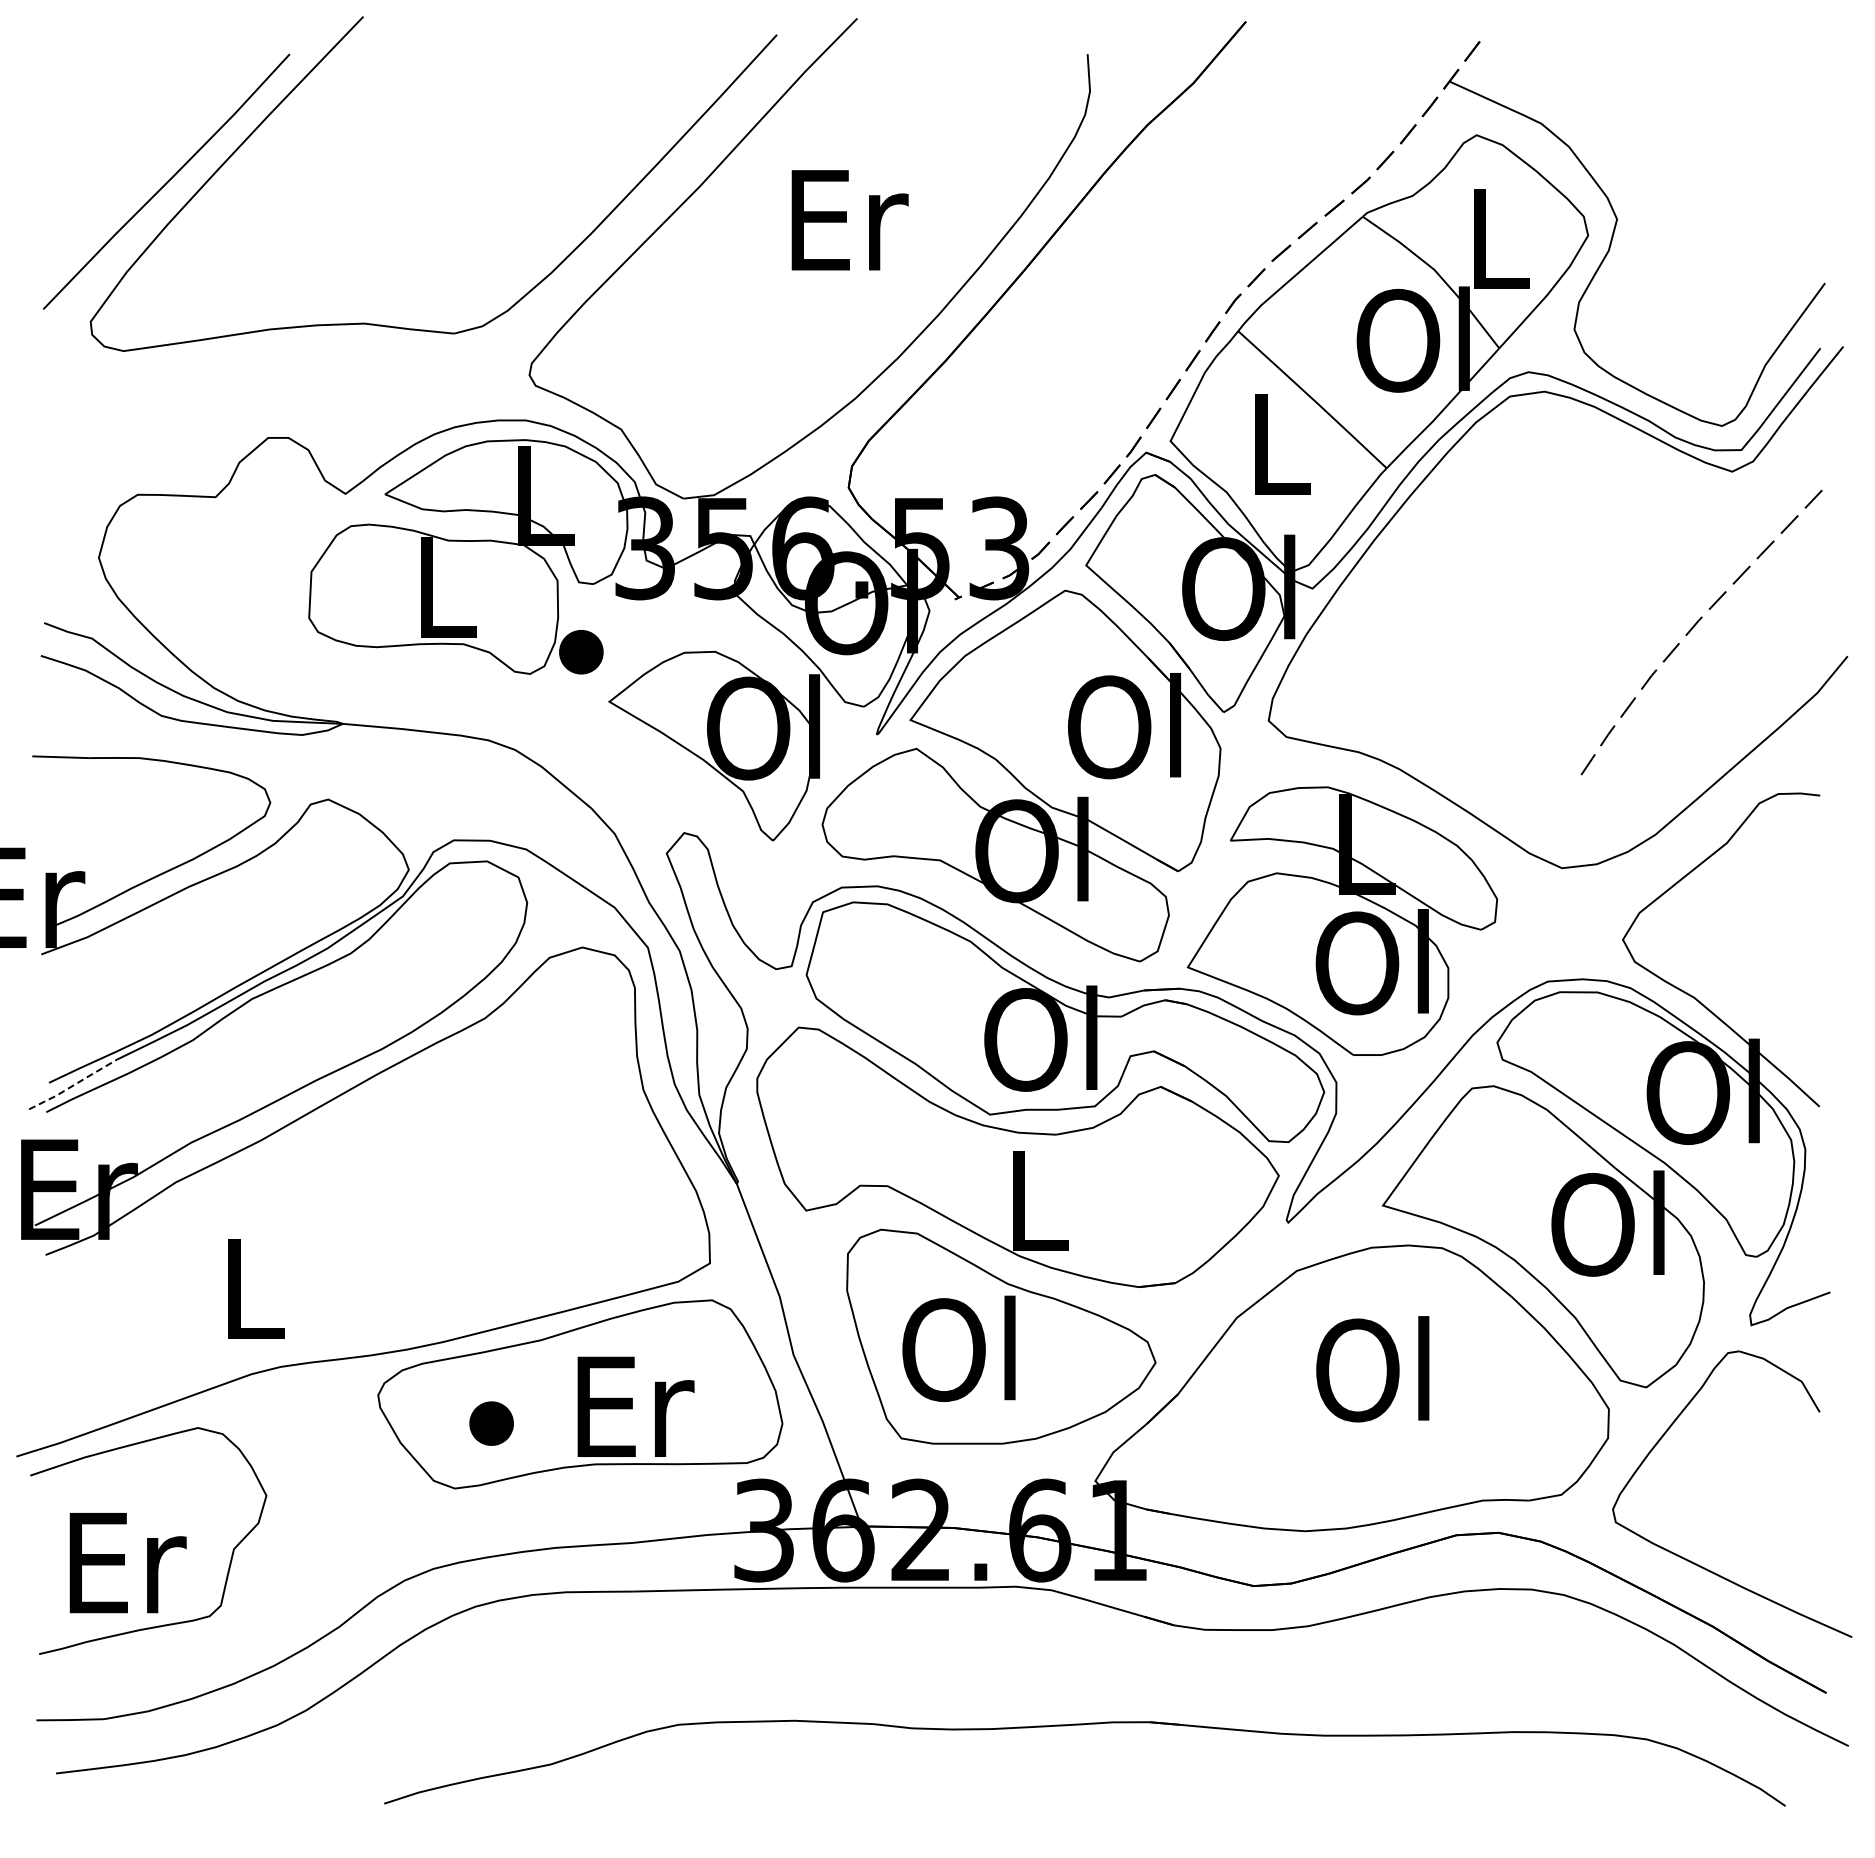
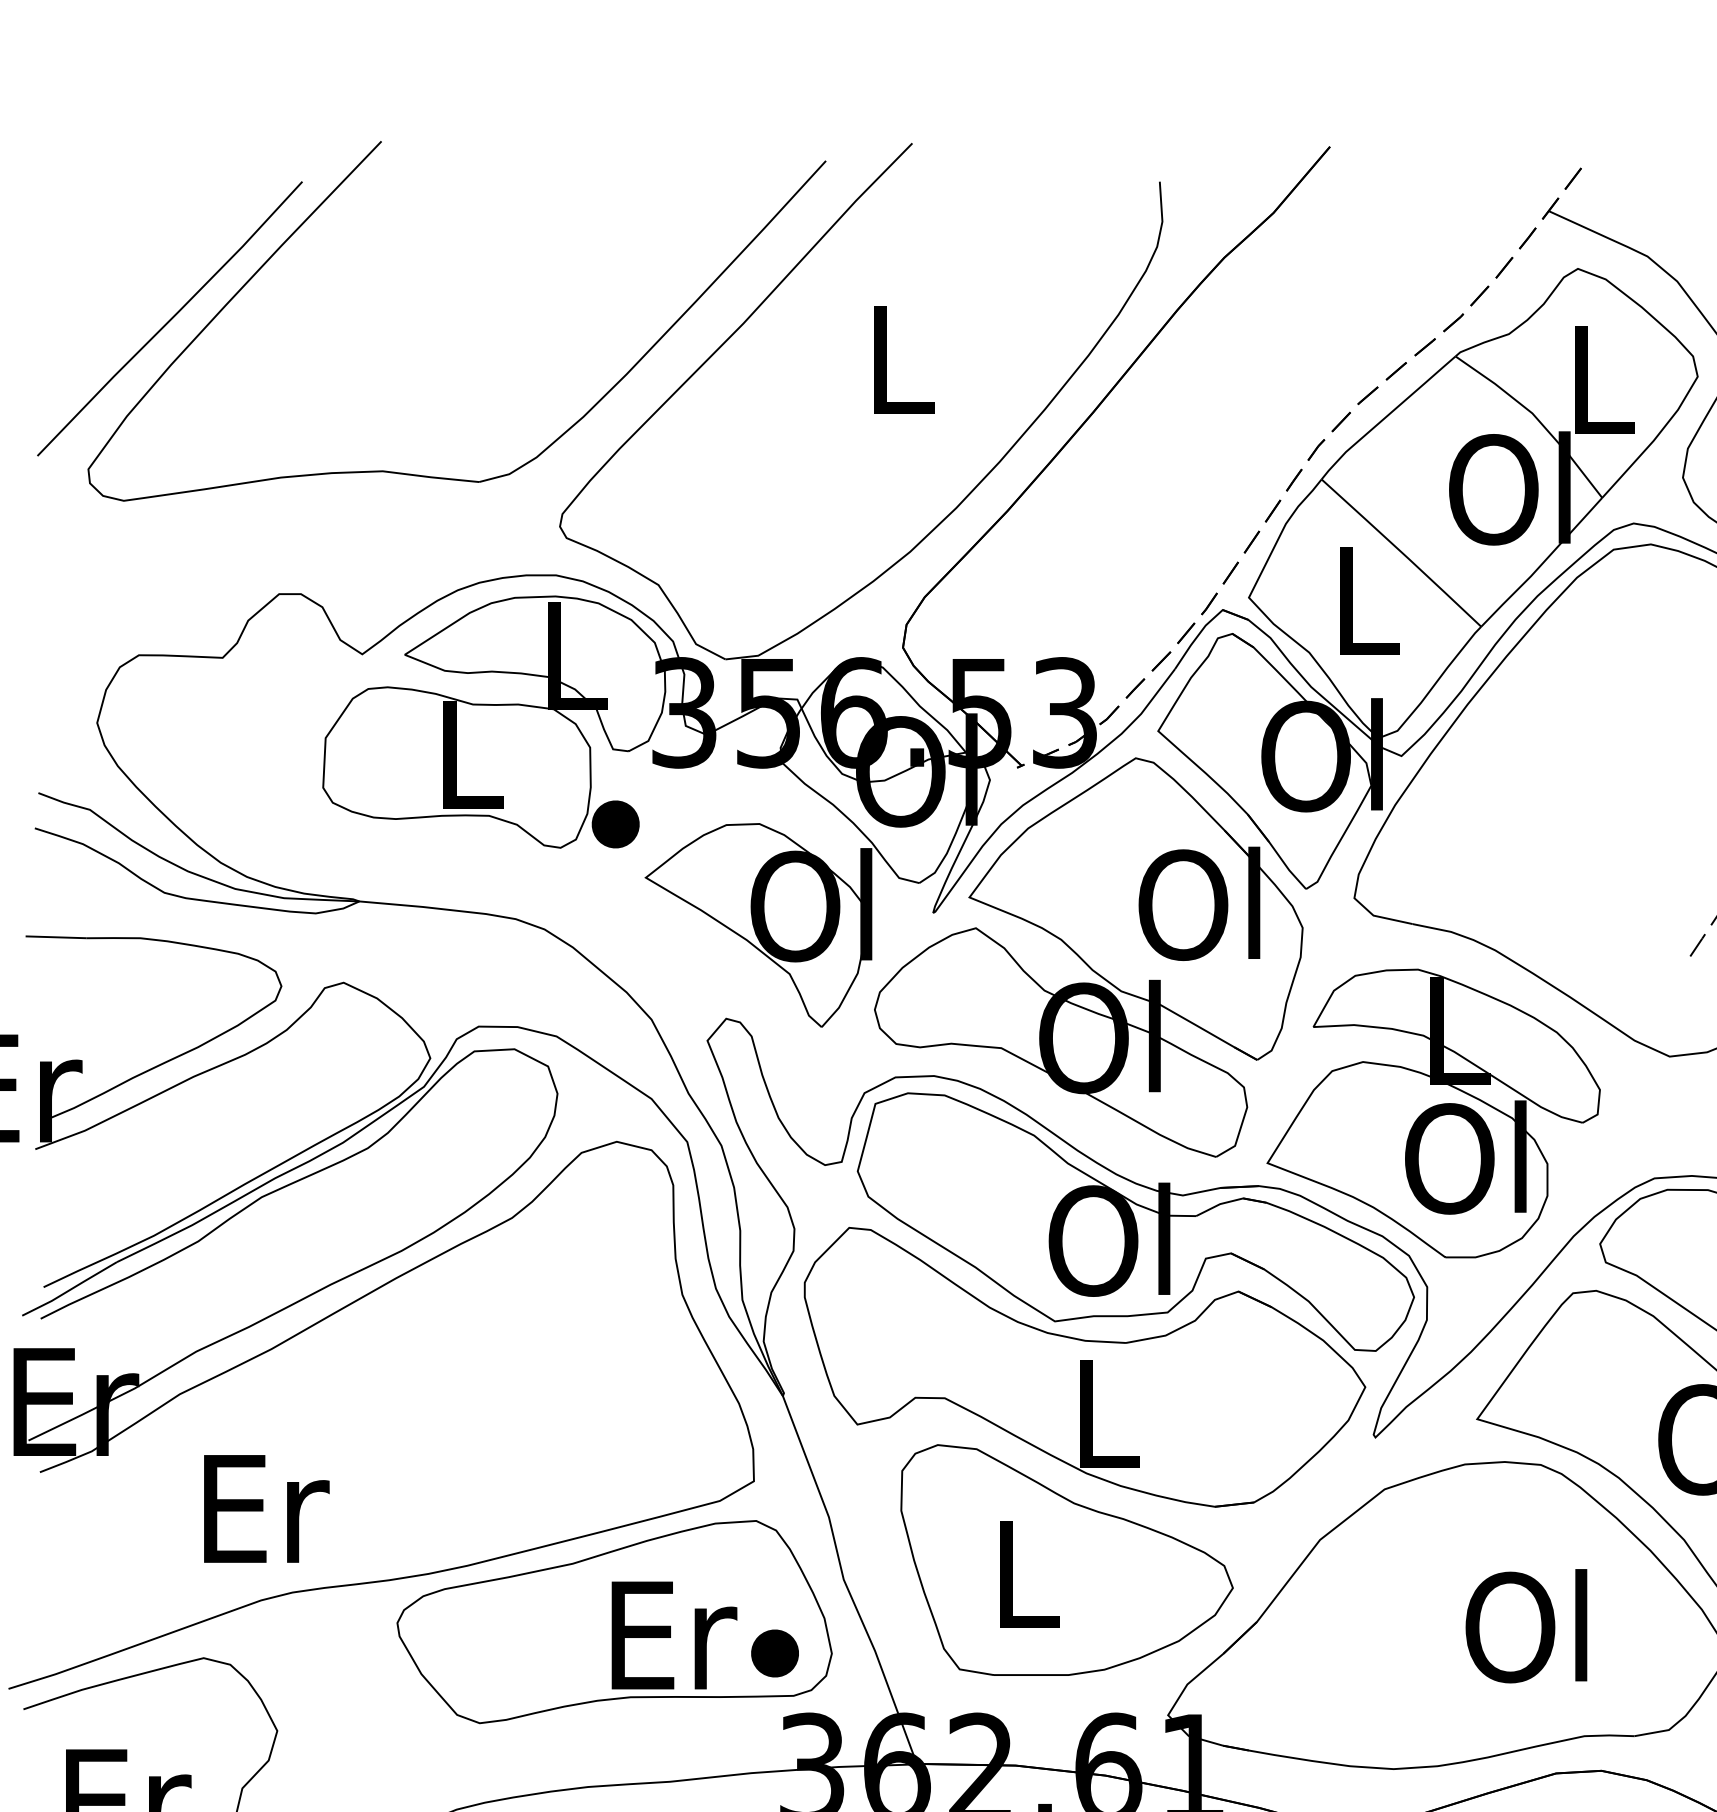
text: (849, 220) -> (903, 360), Er -> L
line: (74, 1085) -> (70, 1290), dashed -> solid
text: (256, 1289) -> (266, 1509), L -> Er
text: (958, 1348) -> (1021, 1572), Ol -> L
text: (1372, 1369) -> (1526, 1626), moved
part: (491, 1423) -> (774, 1653), moved

